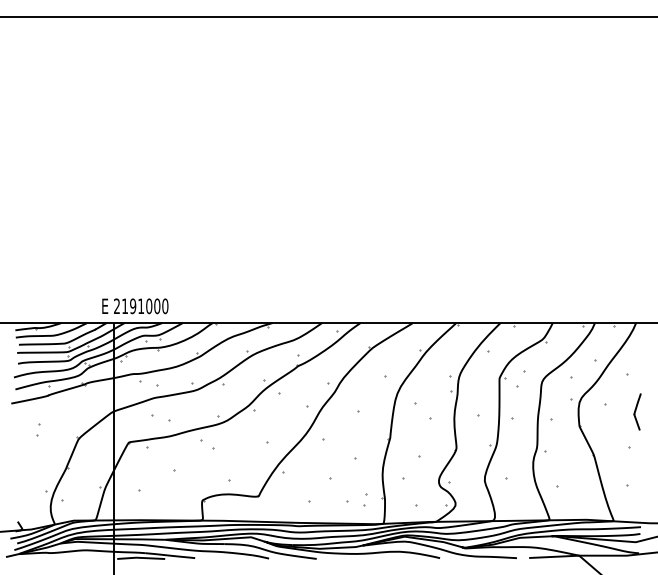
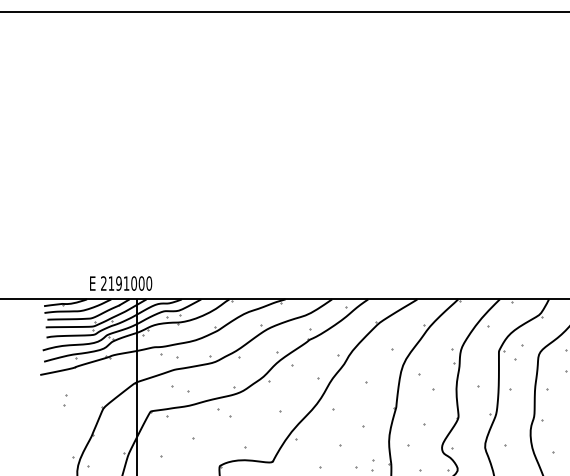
text: (135, 306) -> (121, 283), moved

